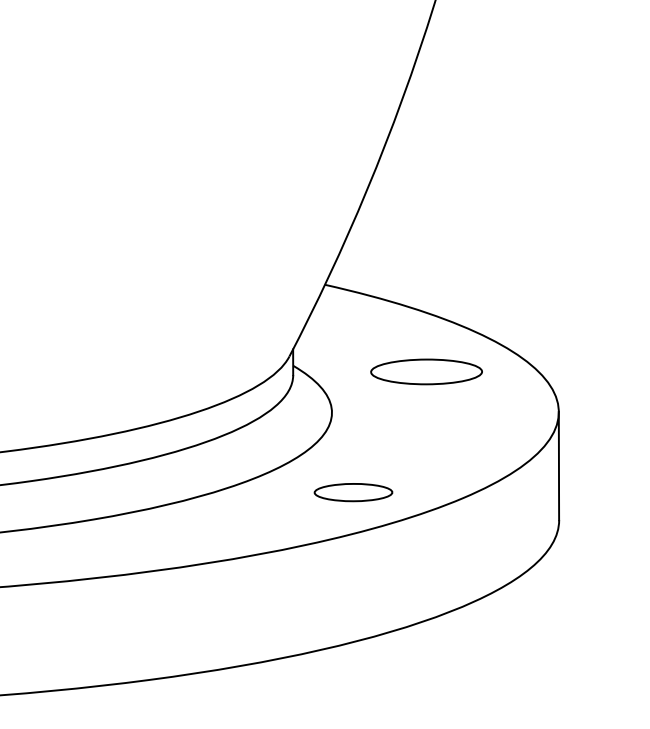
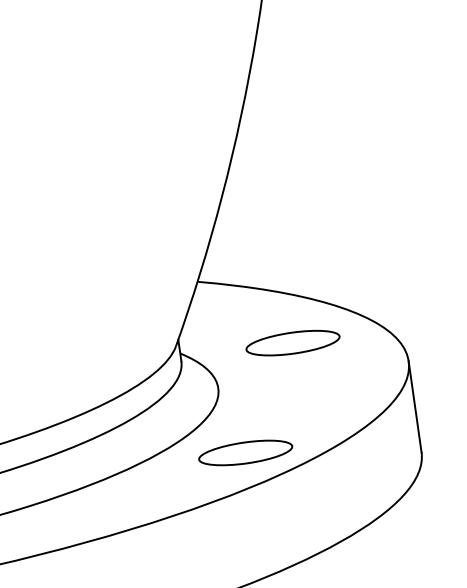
part: (353, 492) -> (245, 452), size x1.43

